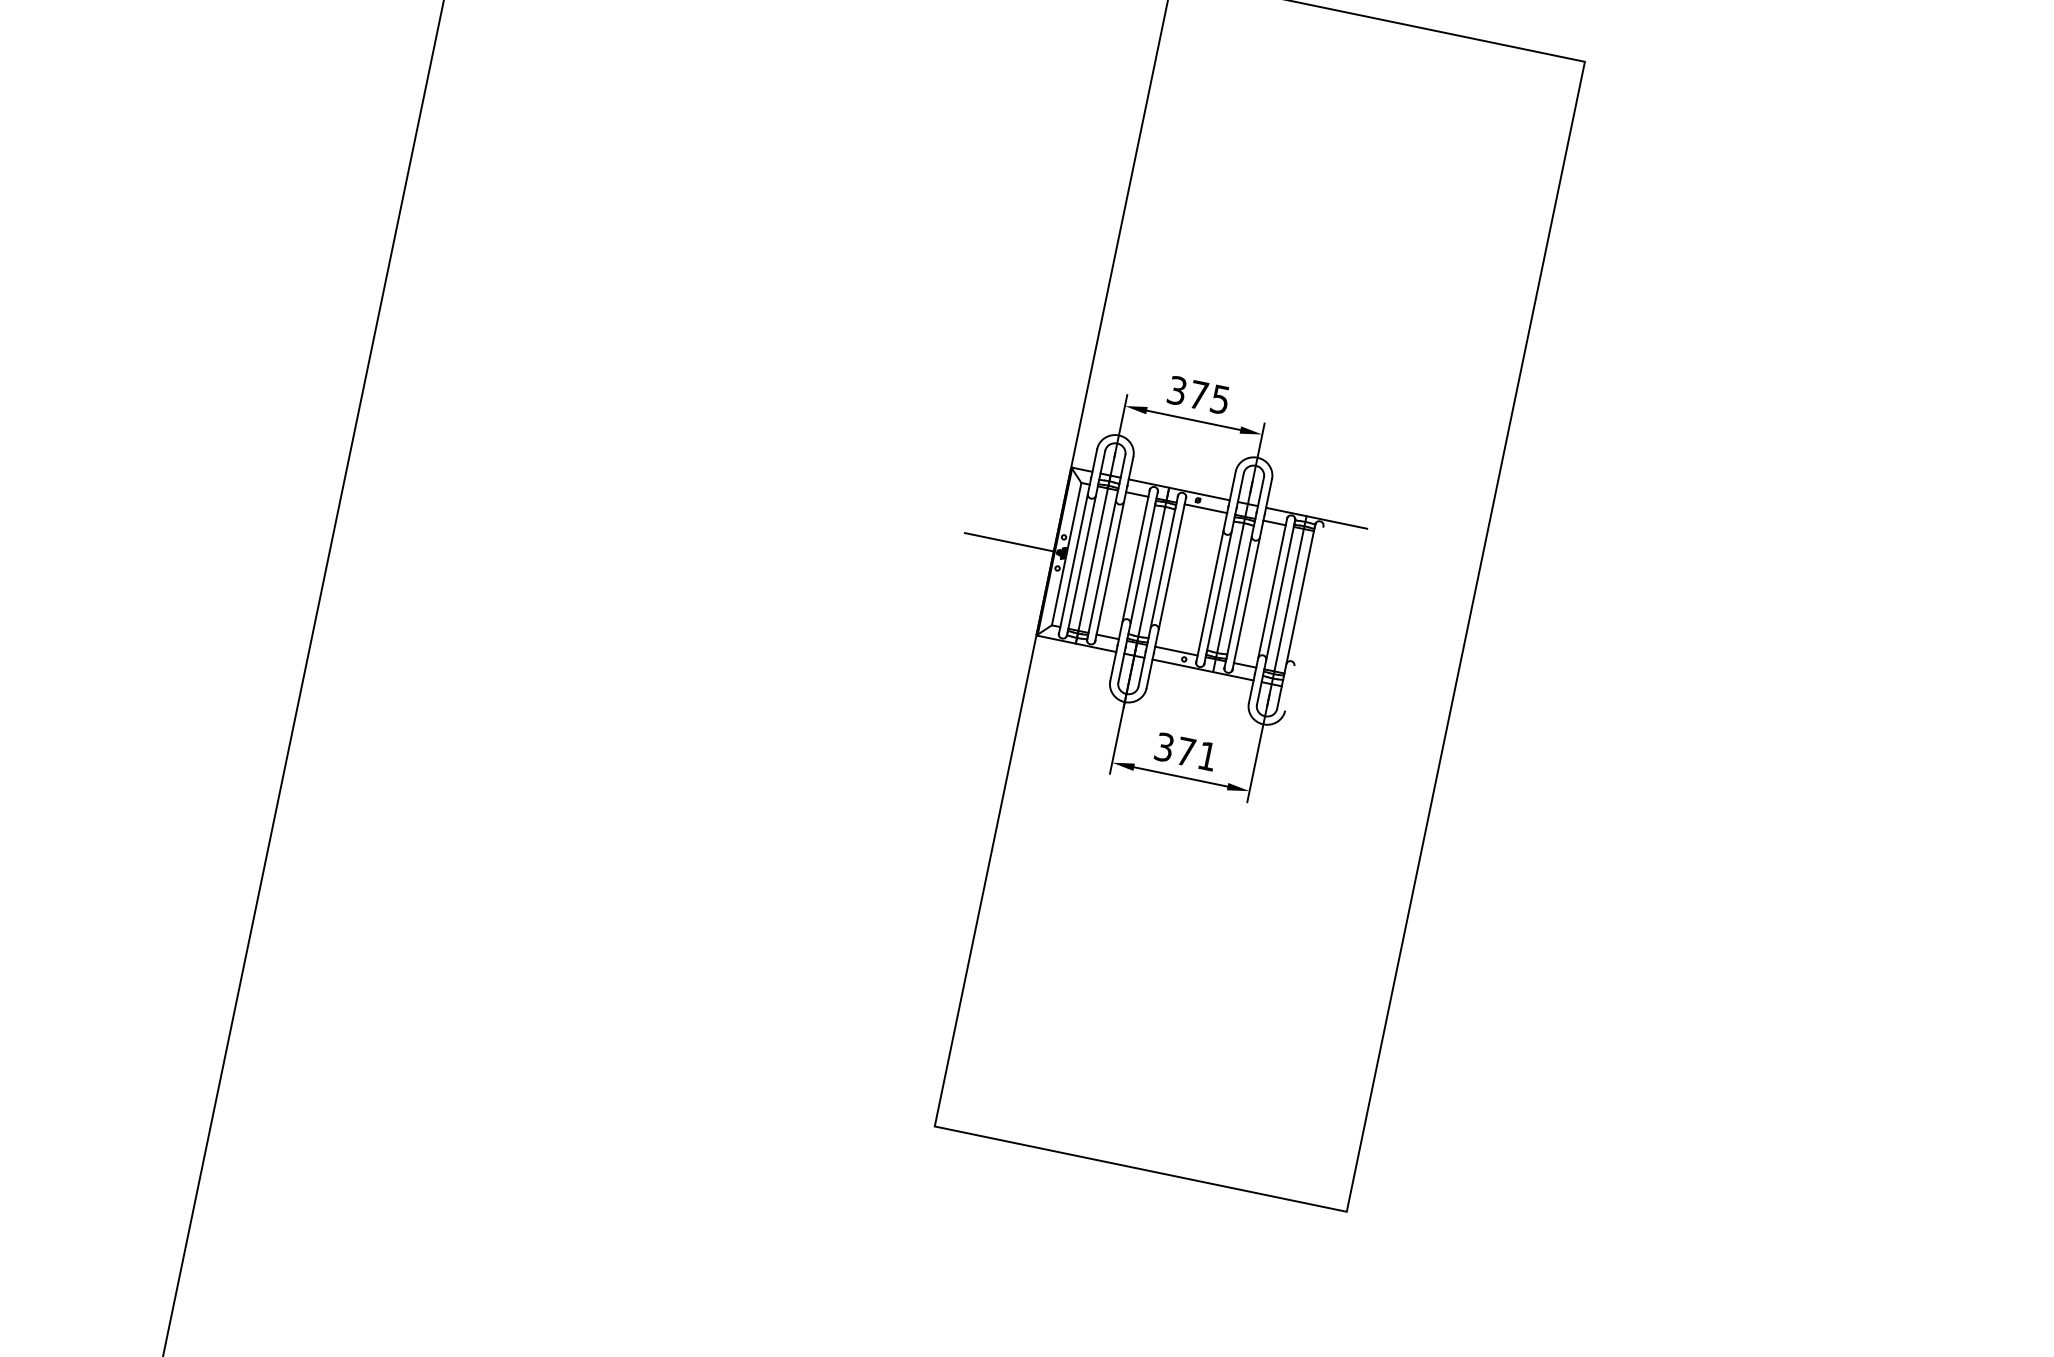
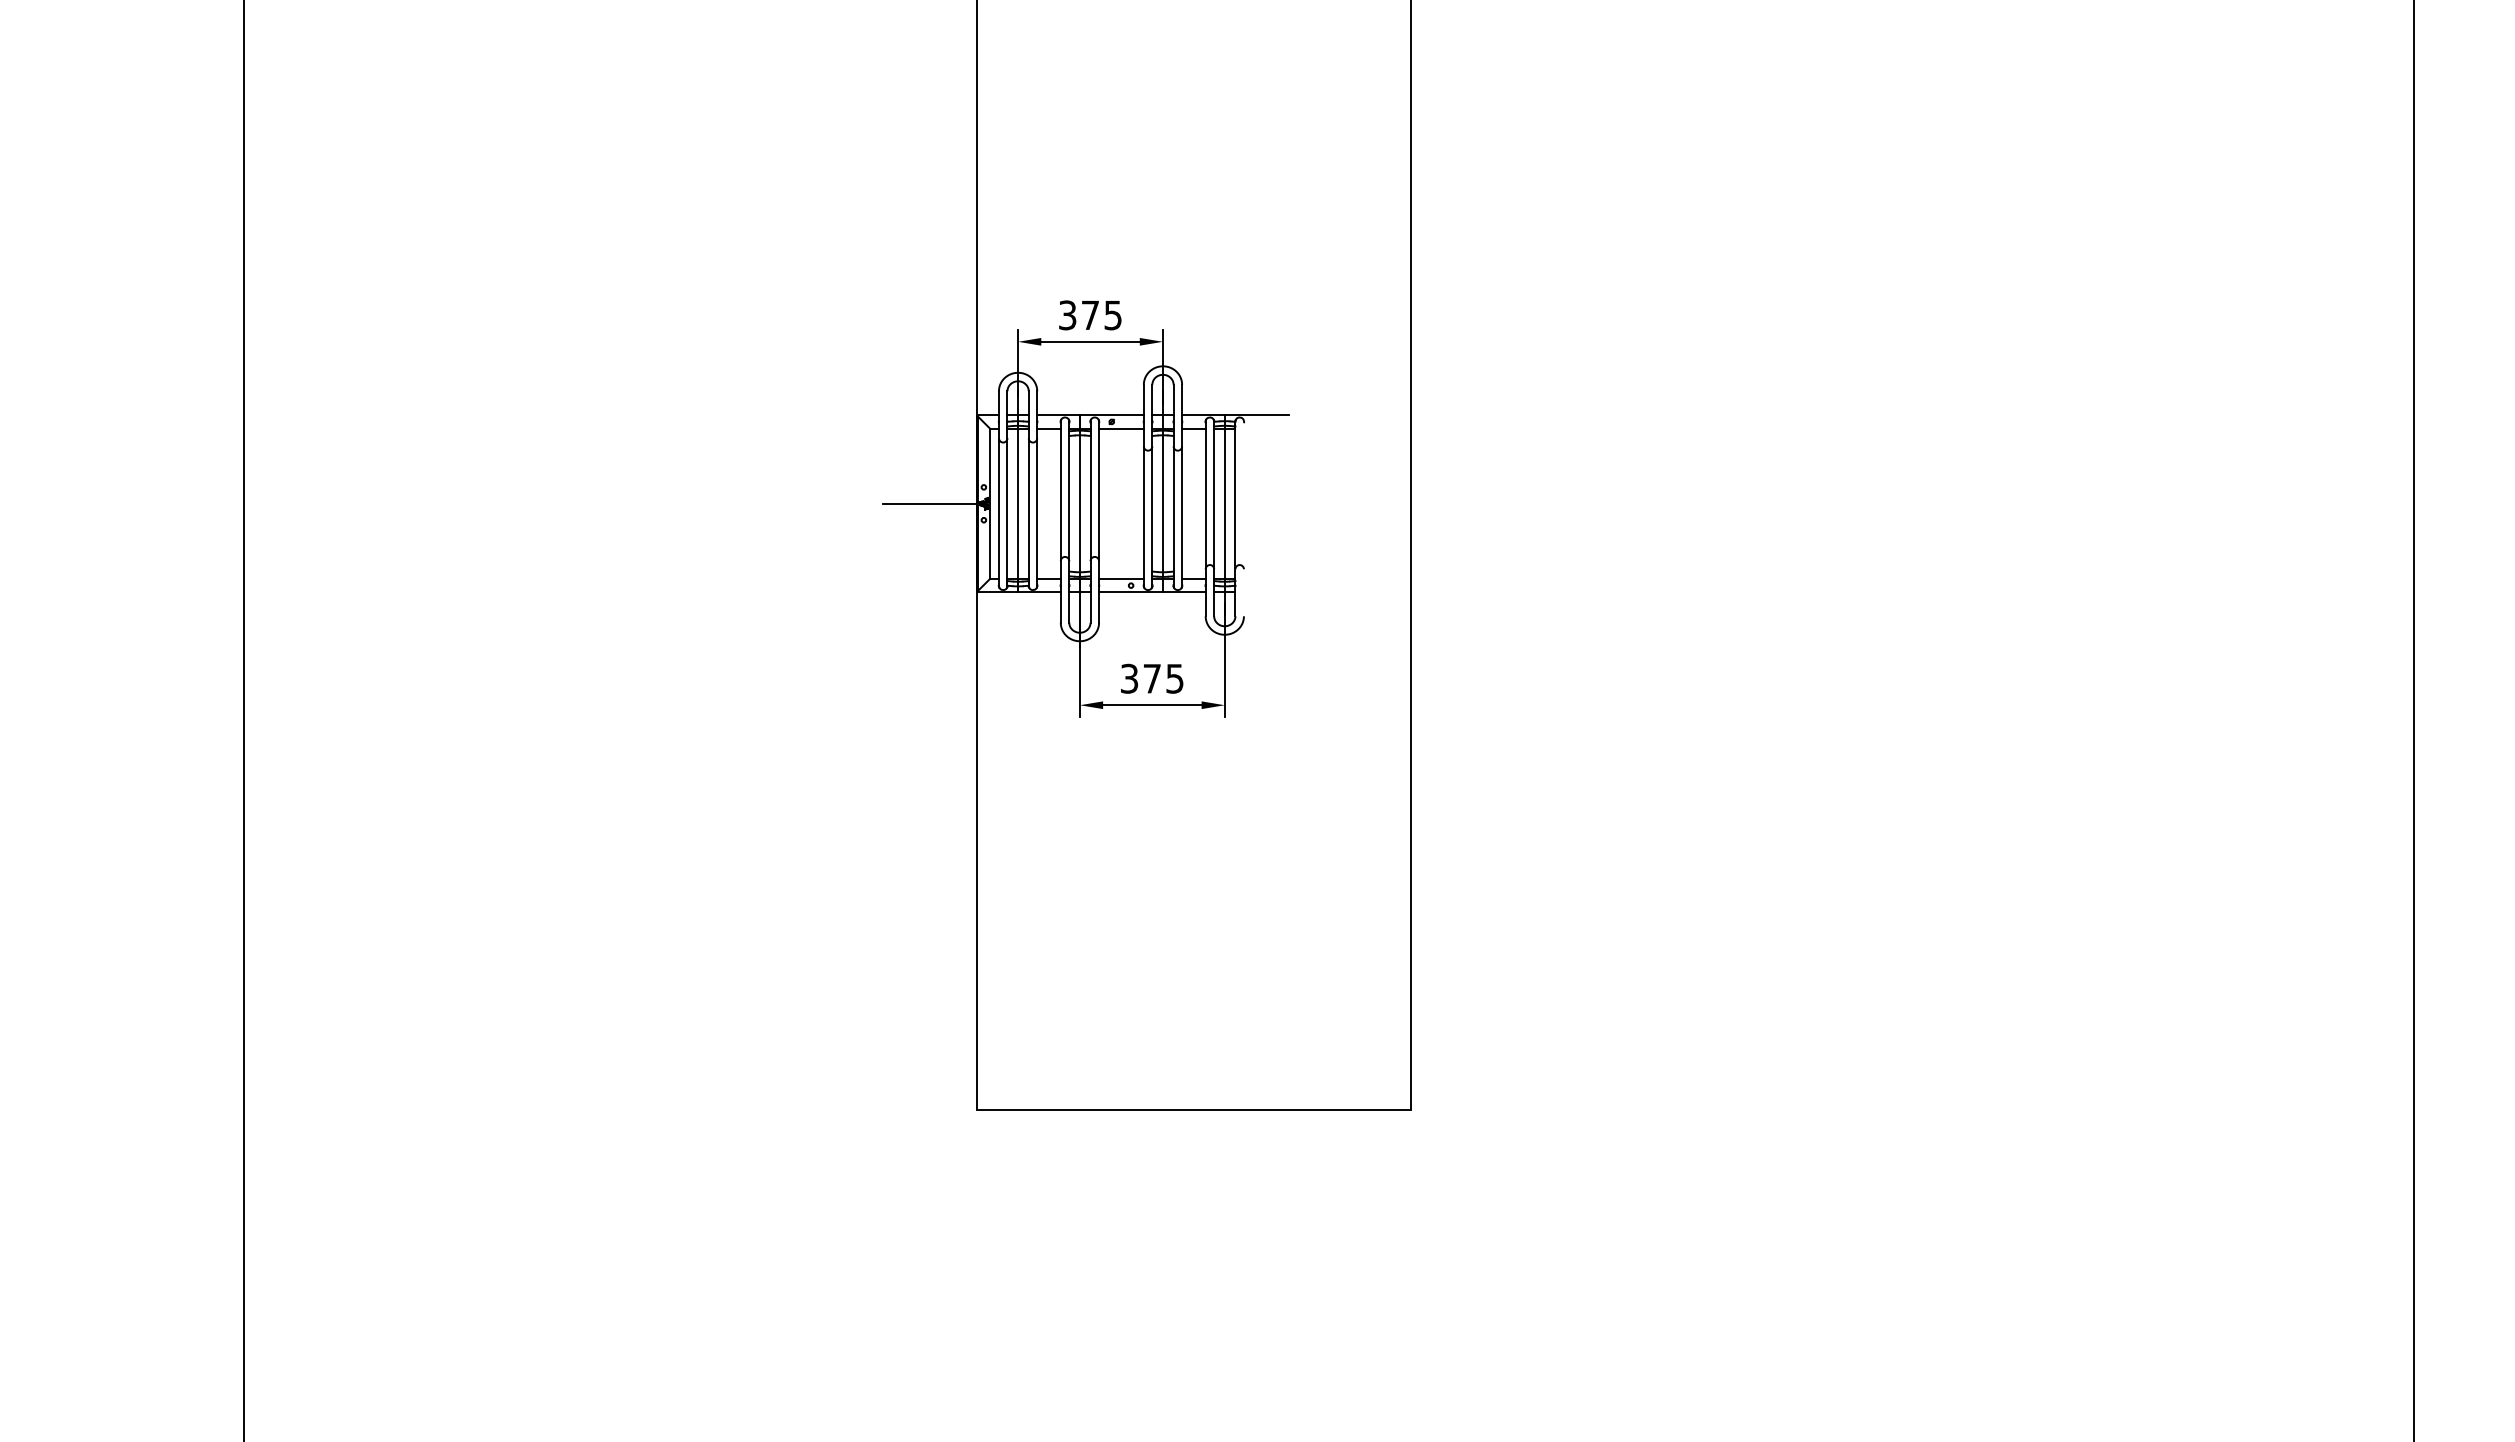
text: (1207, 755) -> (1174, 678), 371 -> 375

